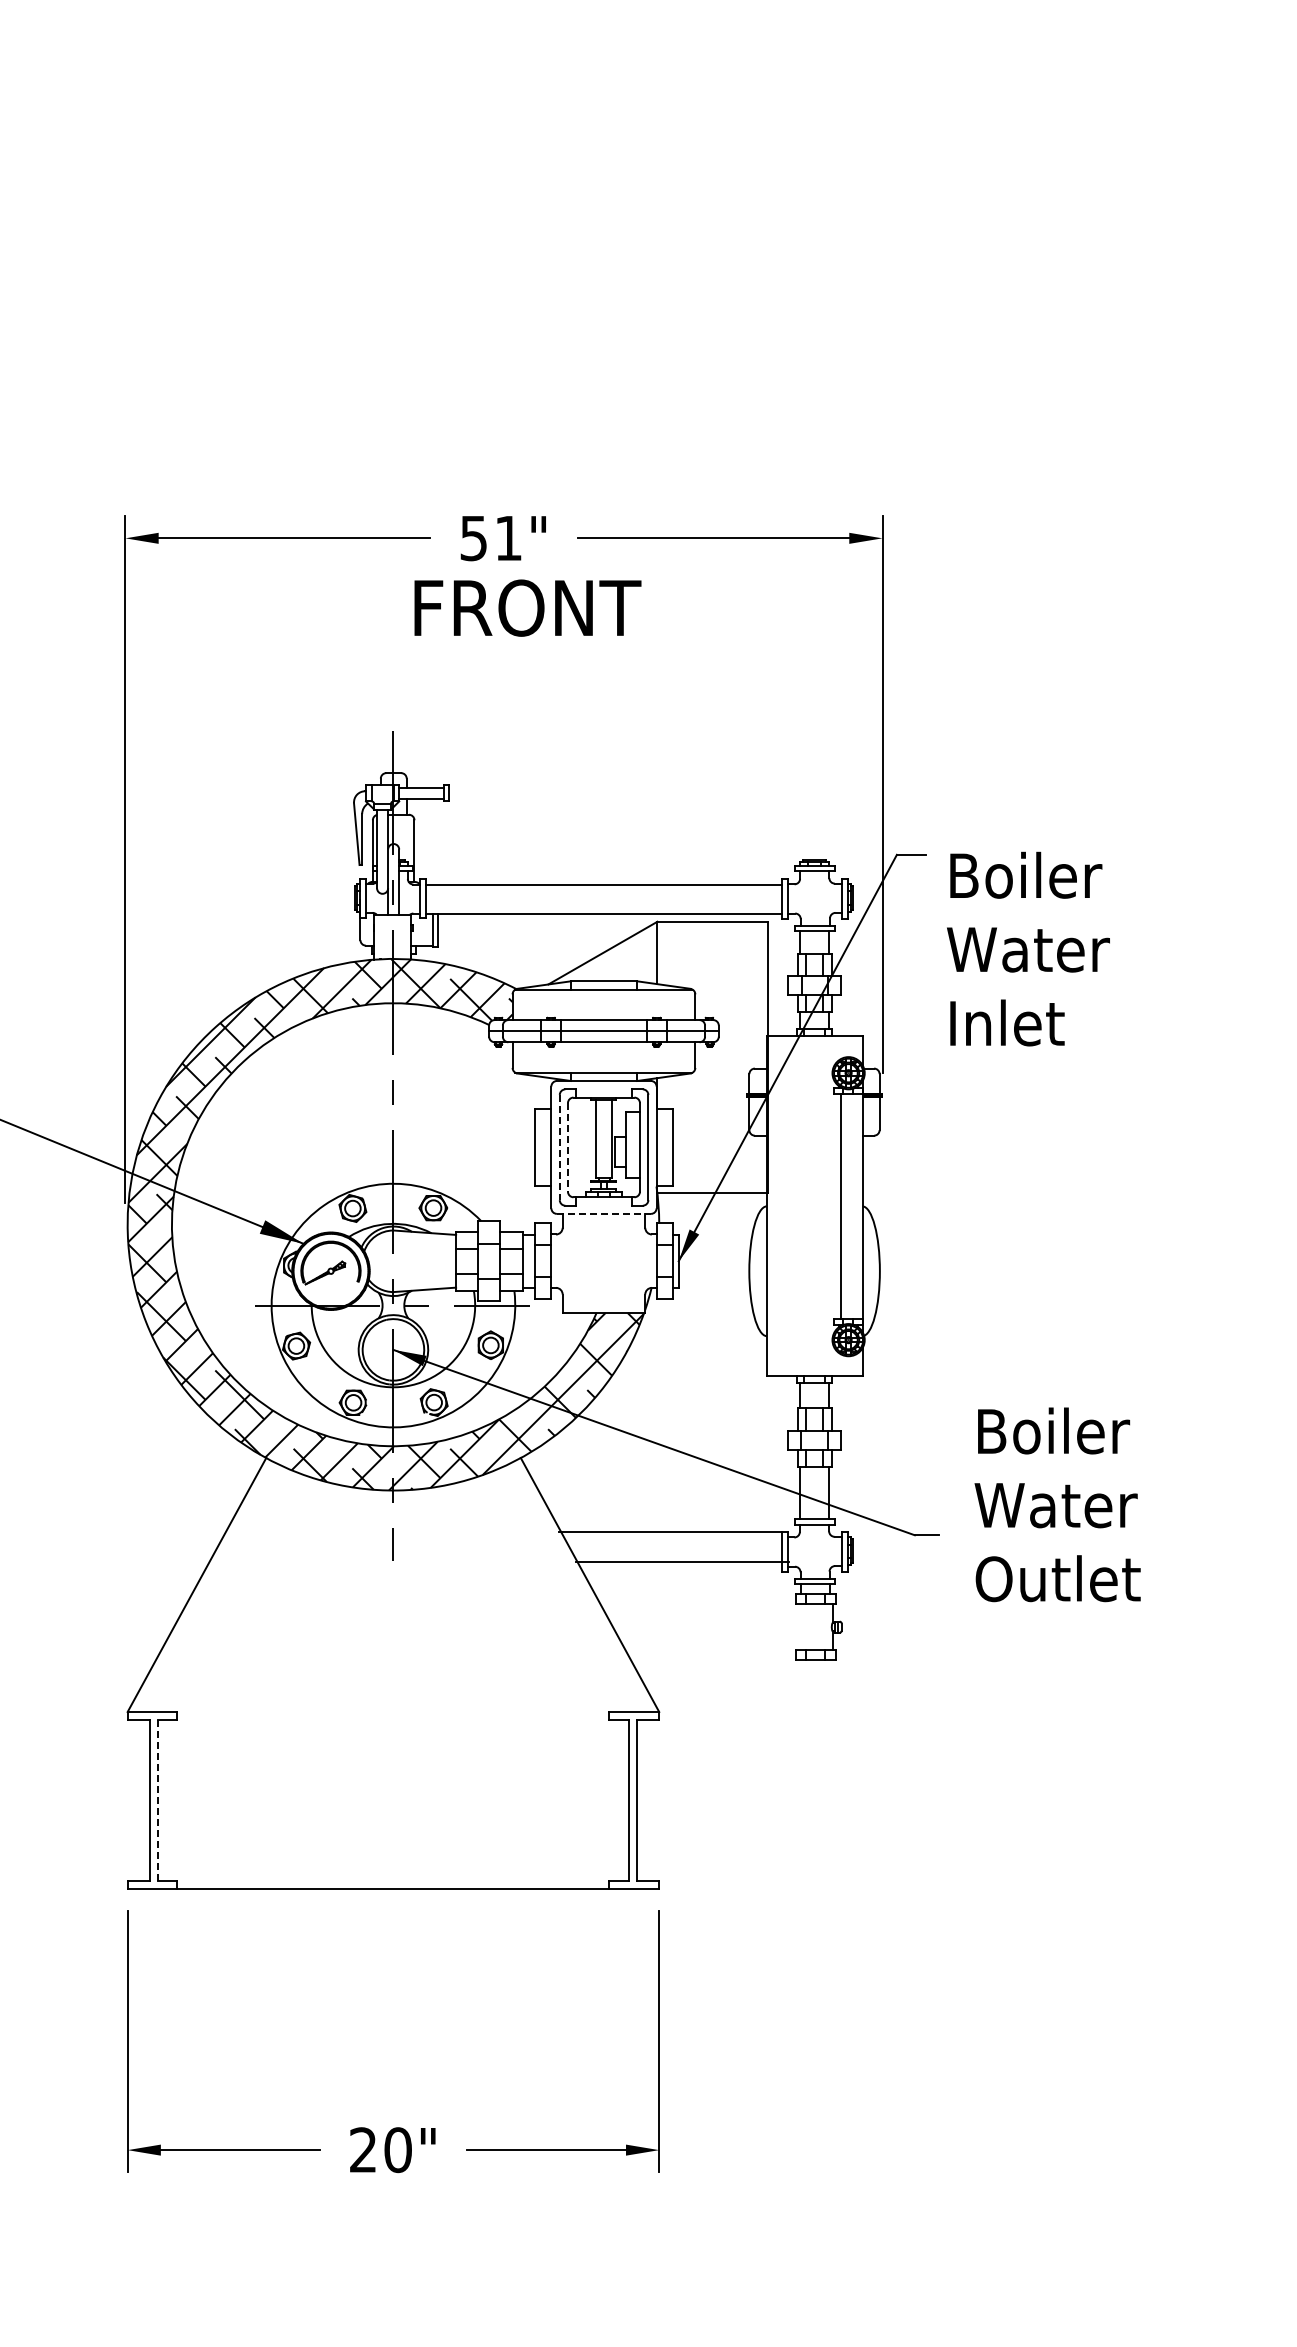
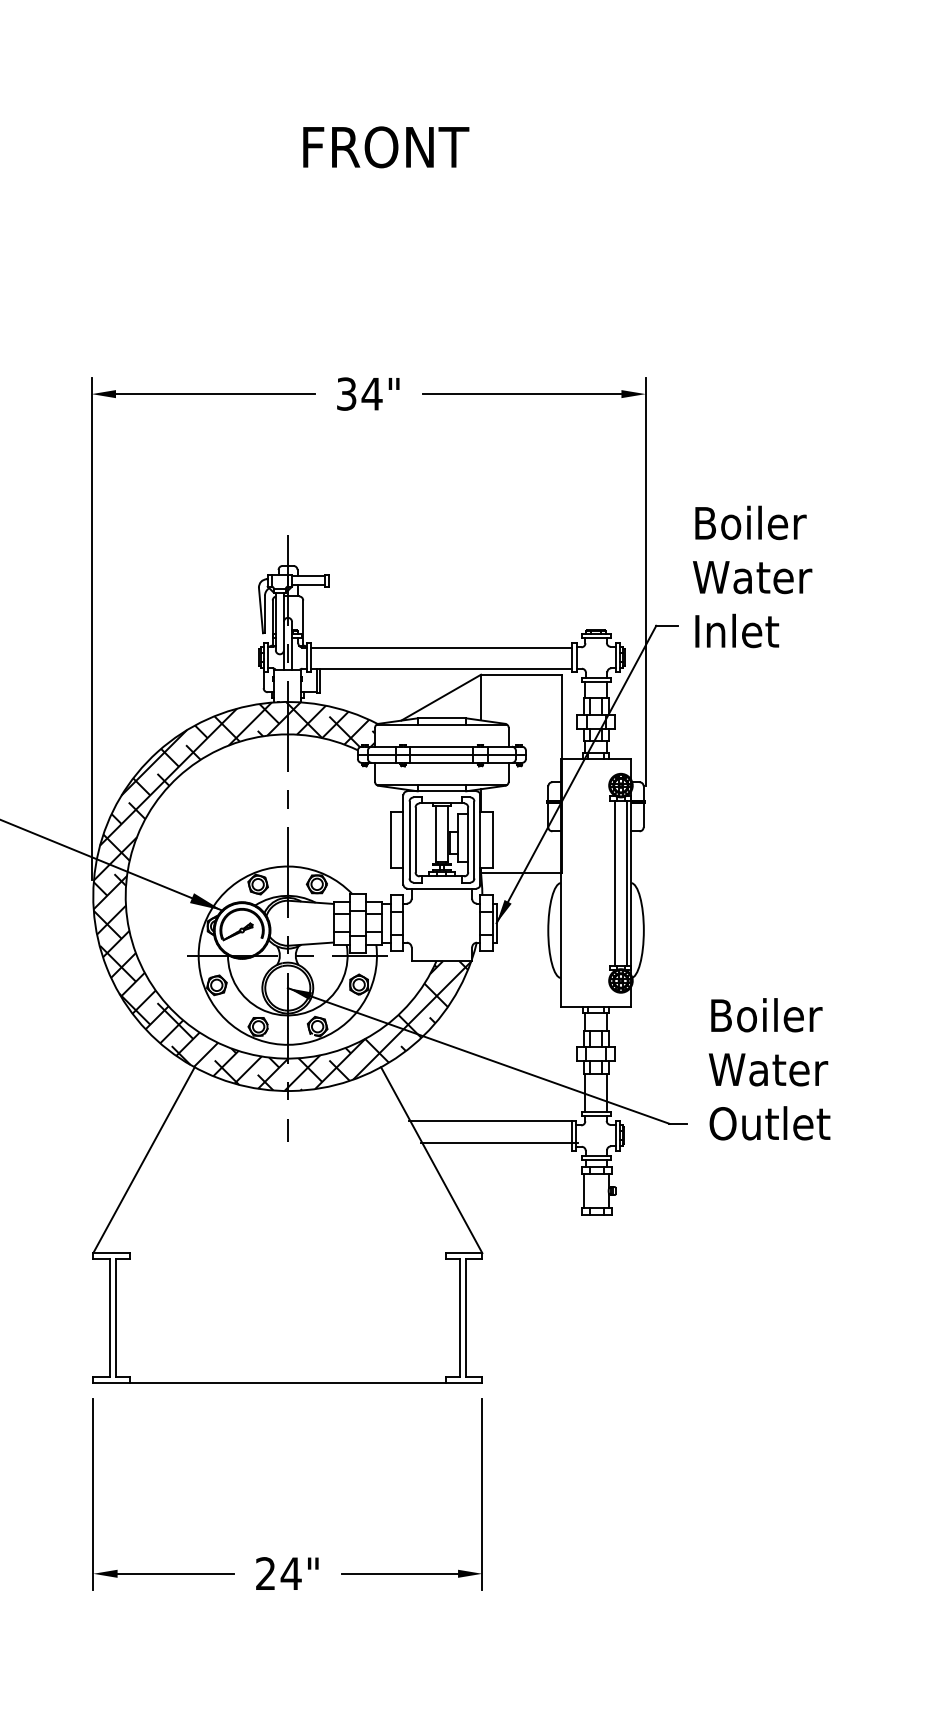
text: (492, 537) -> (360, 393), 51" -> 34"
text: (527, 607) -> (385, 146), moved
text: (1028, 948) -> (752, 576), moved
line: (559, 1147) -> (409, 839), dashed -> solid
line: (567, 1147) -> (415, 839), dashed -> solid
line: (856, 1206) -> (626, 883), added
line: (604, 1213) -> (442, 888), dashed -> solid
text: (1057, 1504) -> (769, 1069), moved
line: (798, 1626) -> (584, 1190), added
line: (158, 1801) -> (115, 1318), dashed -> solid
text: (397, 2150) -> (290, 1574), 20" -> 24"

